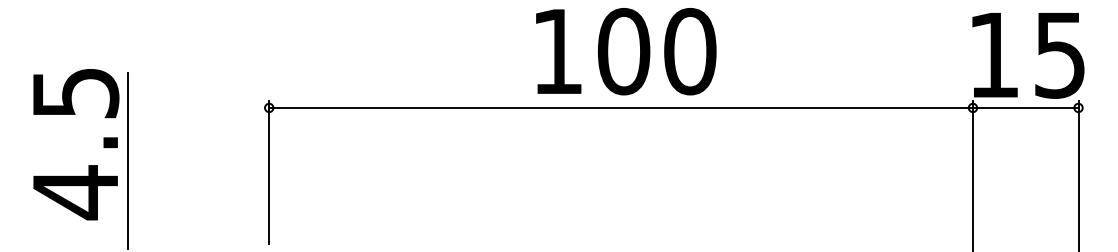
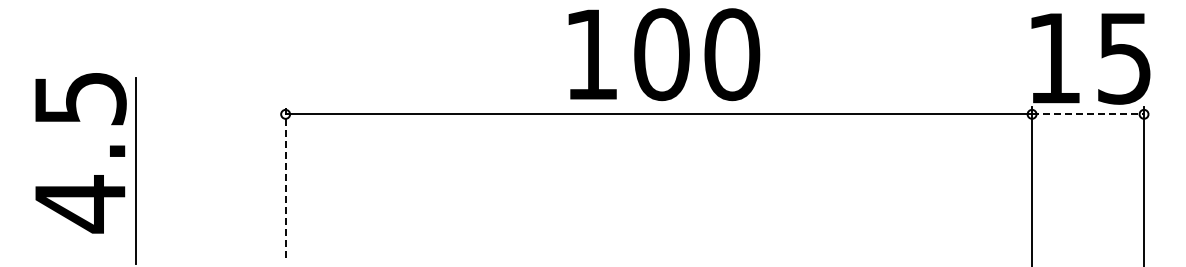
line: (1026, 108) -> (1088, 114), solid -> dashed
line: (269, 172) -> (285, 182), solid -> dashed

